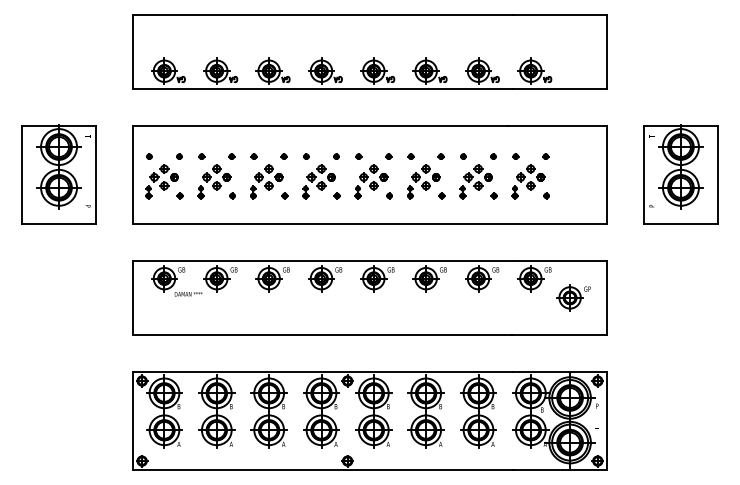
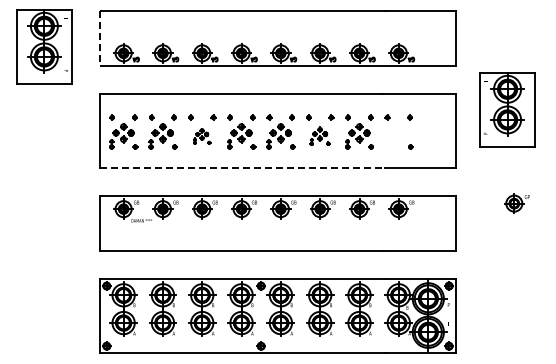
line: (132, 51) -> (99, 38), solid -> dashed
part: (59, 173) -> (44, 46), moved
part: (680, 173) -> (507, 109), moved
part: (268, 181) -> (201, 136), size x0.6
part: (425, 181) -> (319, 136), size x0.7
part: (527, 181) -> (396, 136), removed
line: (324, 224) -> (243, 168), solid -> dashed
part: (573, 297) -> (516, 203), moved

